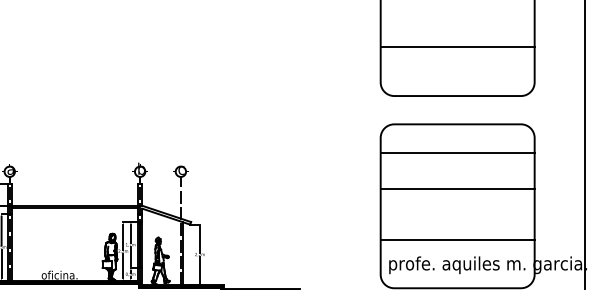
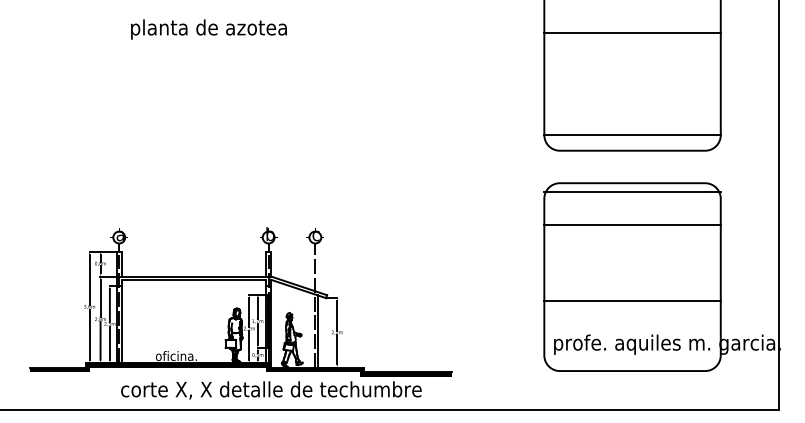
line: (457, 46) -> (632, 135), moved
line: (457, 152) -> (632, 191), moved
line: (457, 189) -> (632, 225), moved
line: (457, 239) -> (632, 301), moved

